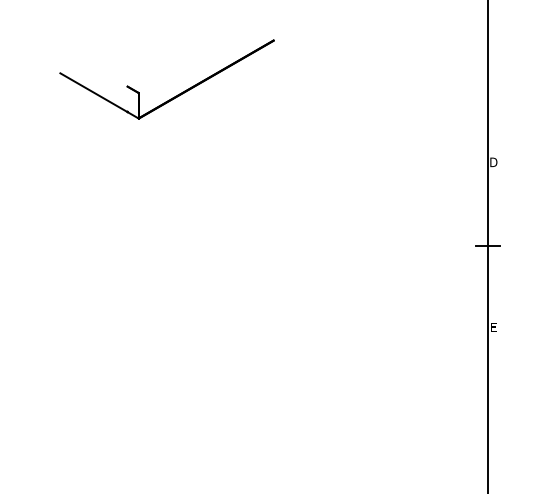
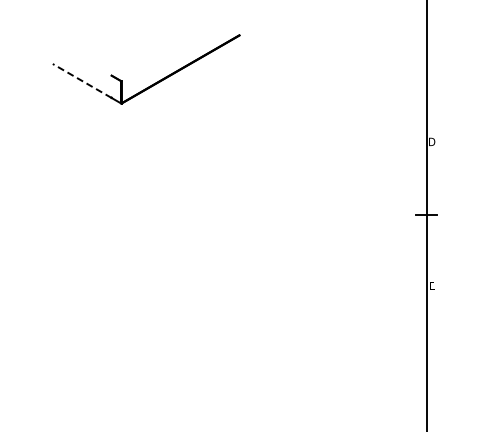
line: (94, 93) -> (82, 81), solid -> dashed

